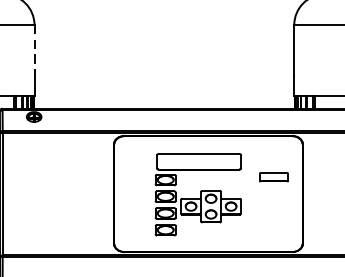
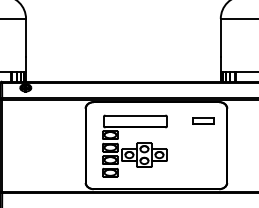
line: (35, 51) -> (26, 38), dashed -> solid
part: (273, 176) -> (203, 120), moved
part: (197, 193) -> (134, 145), moved

